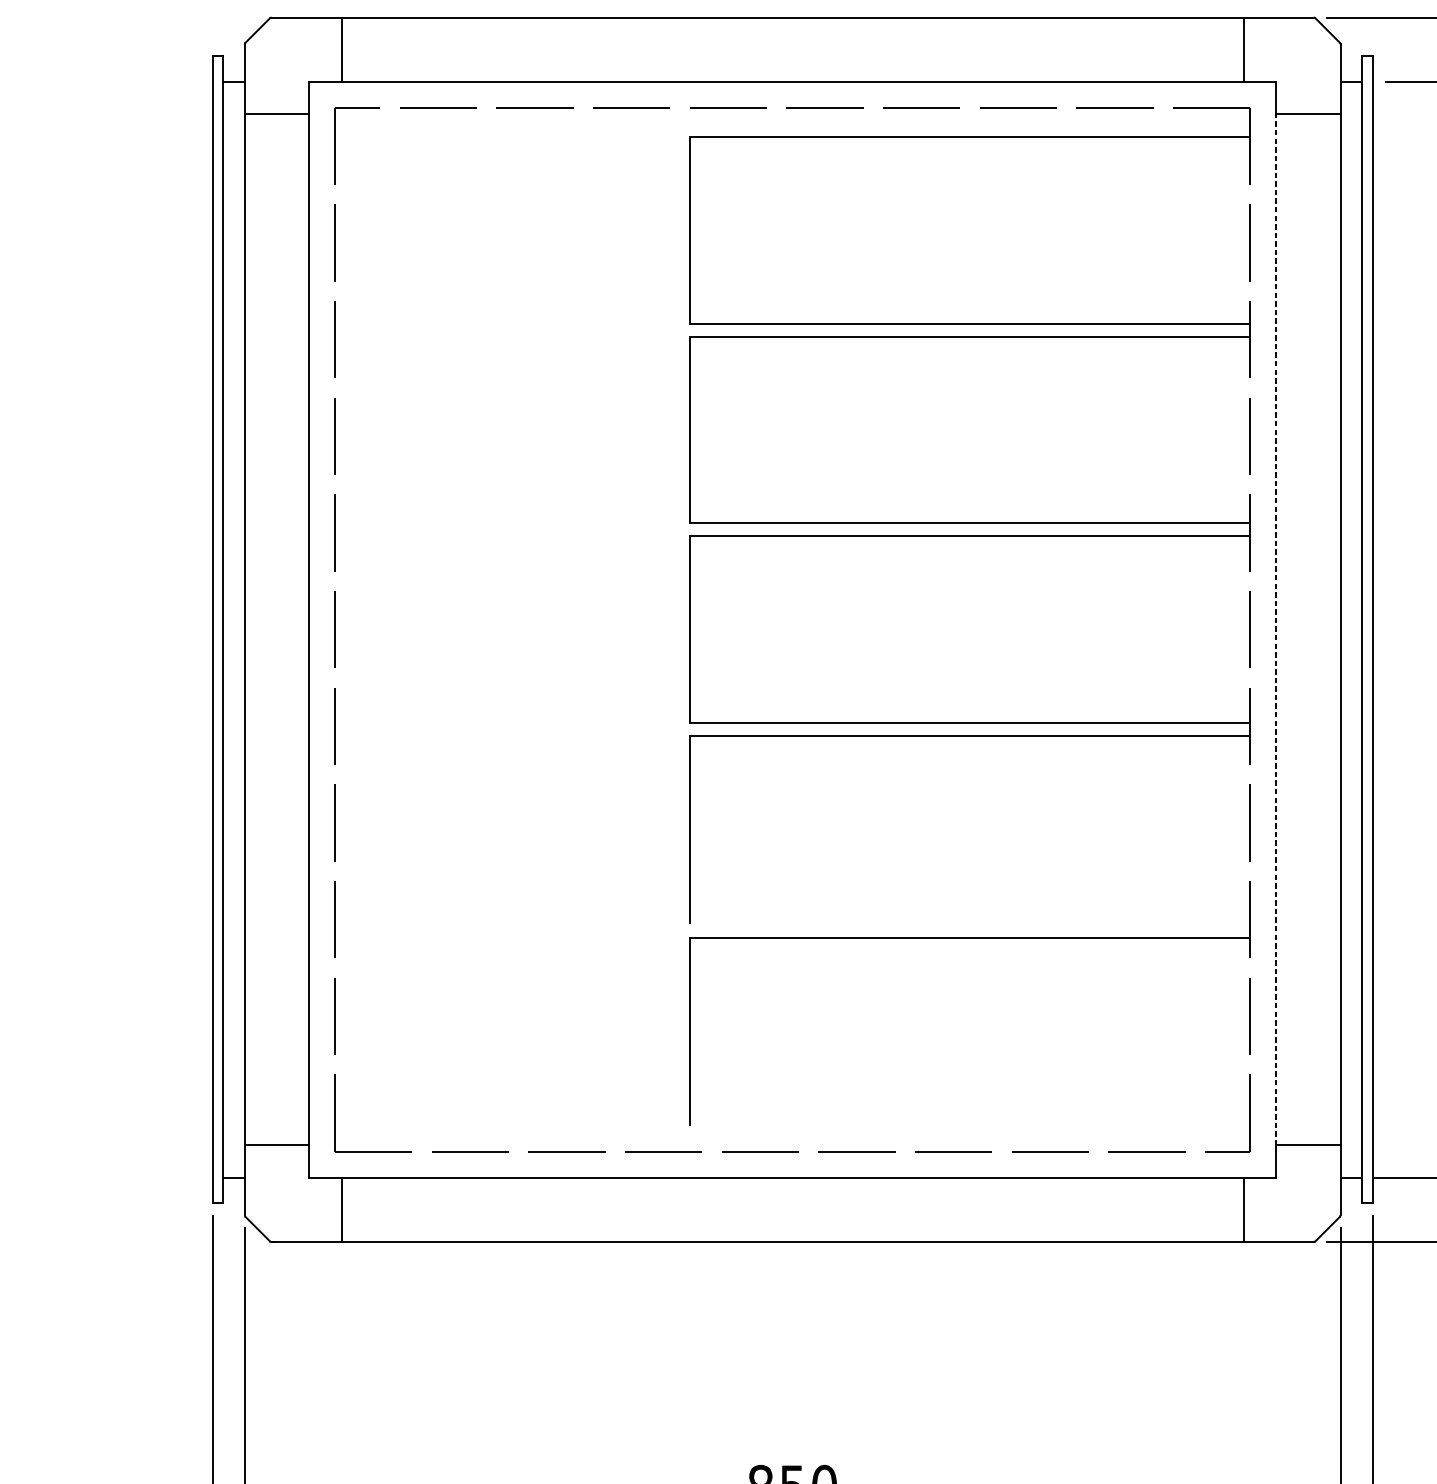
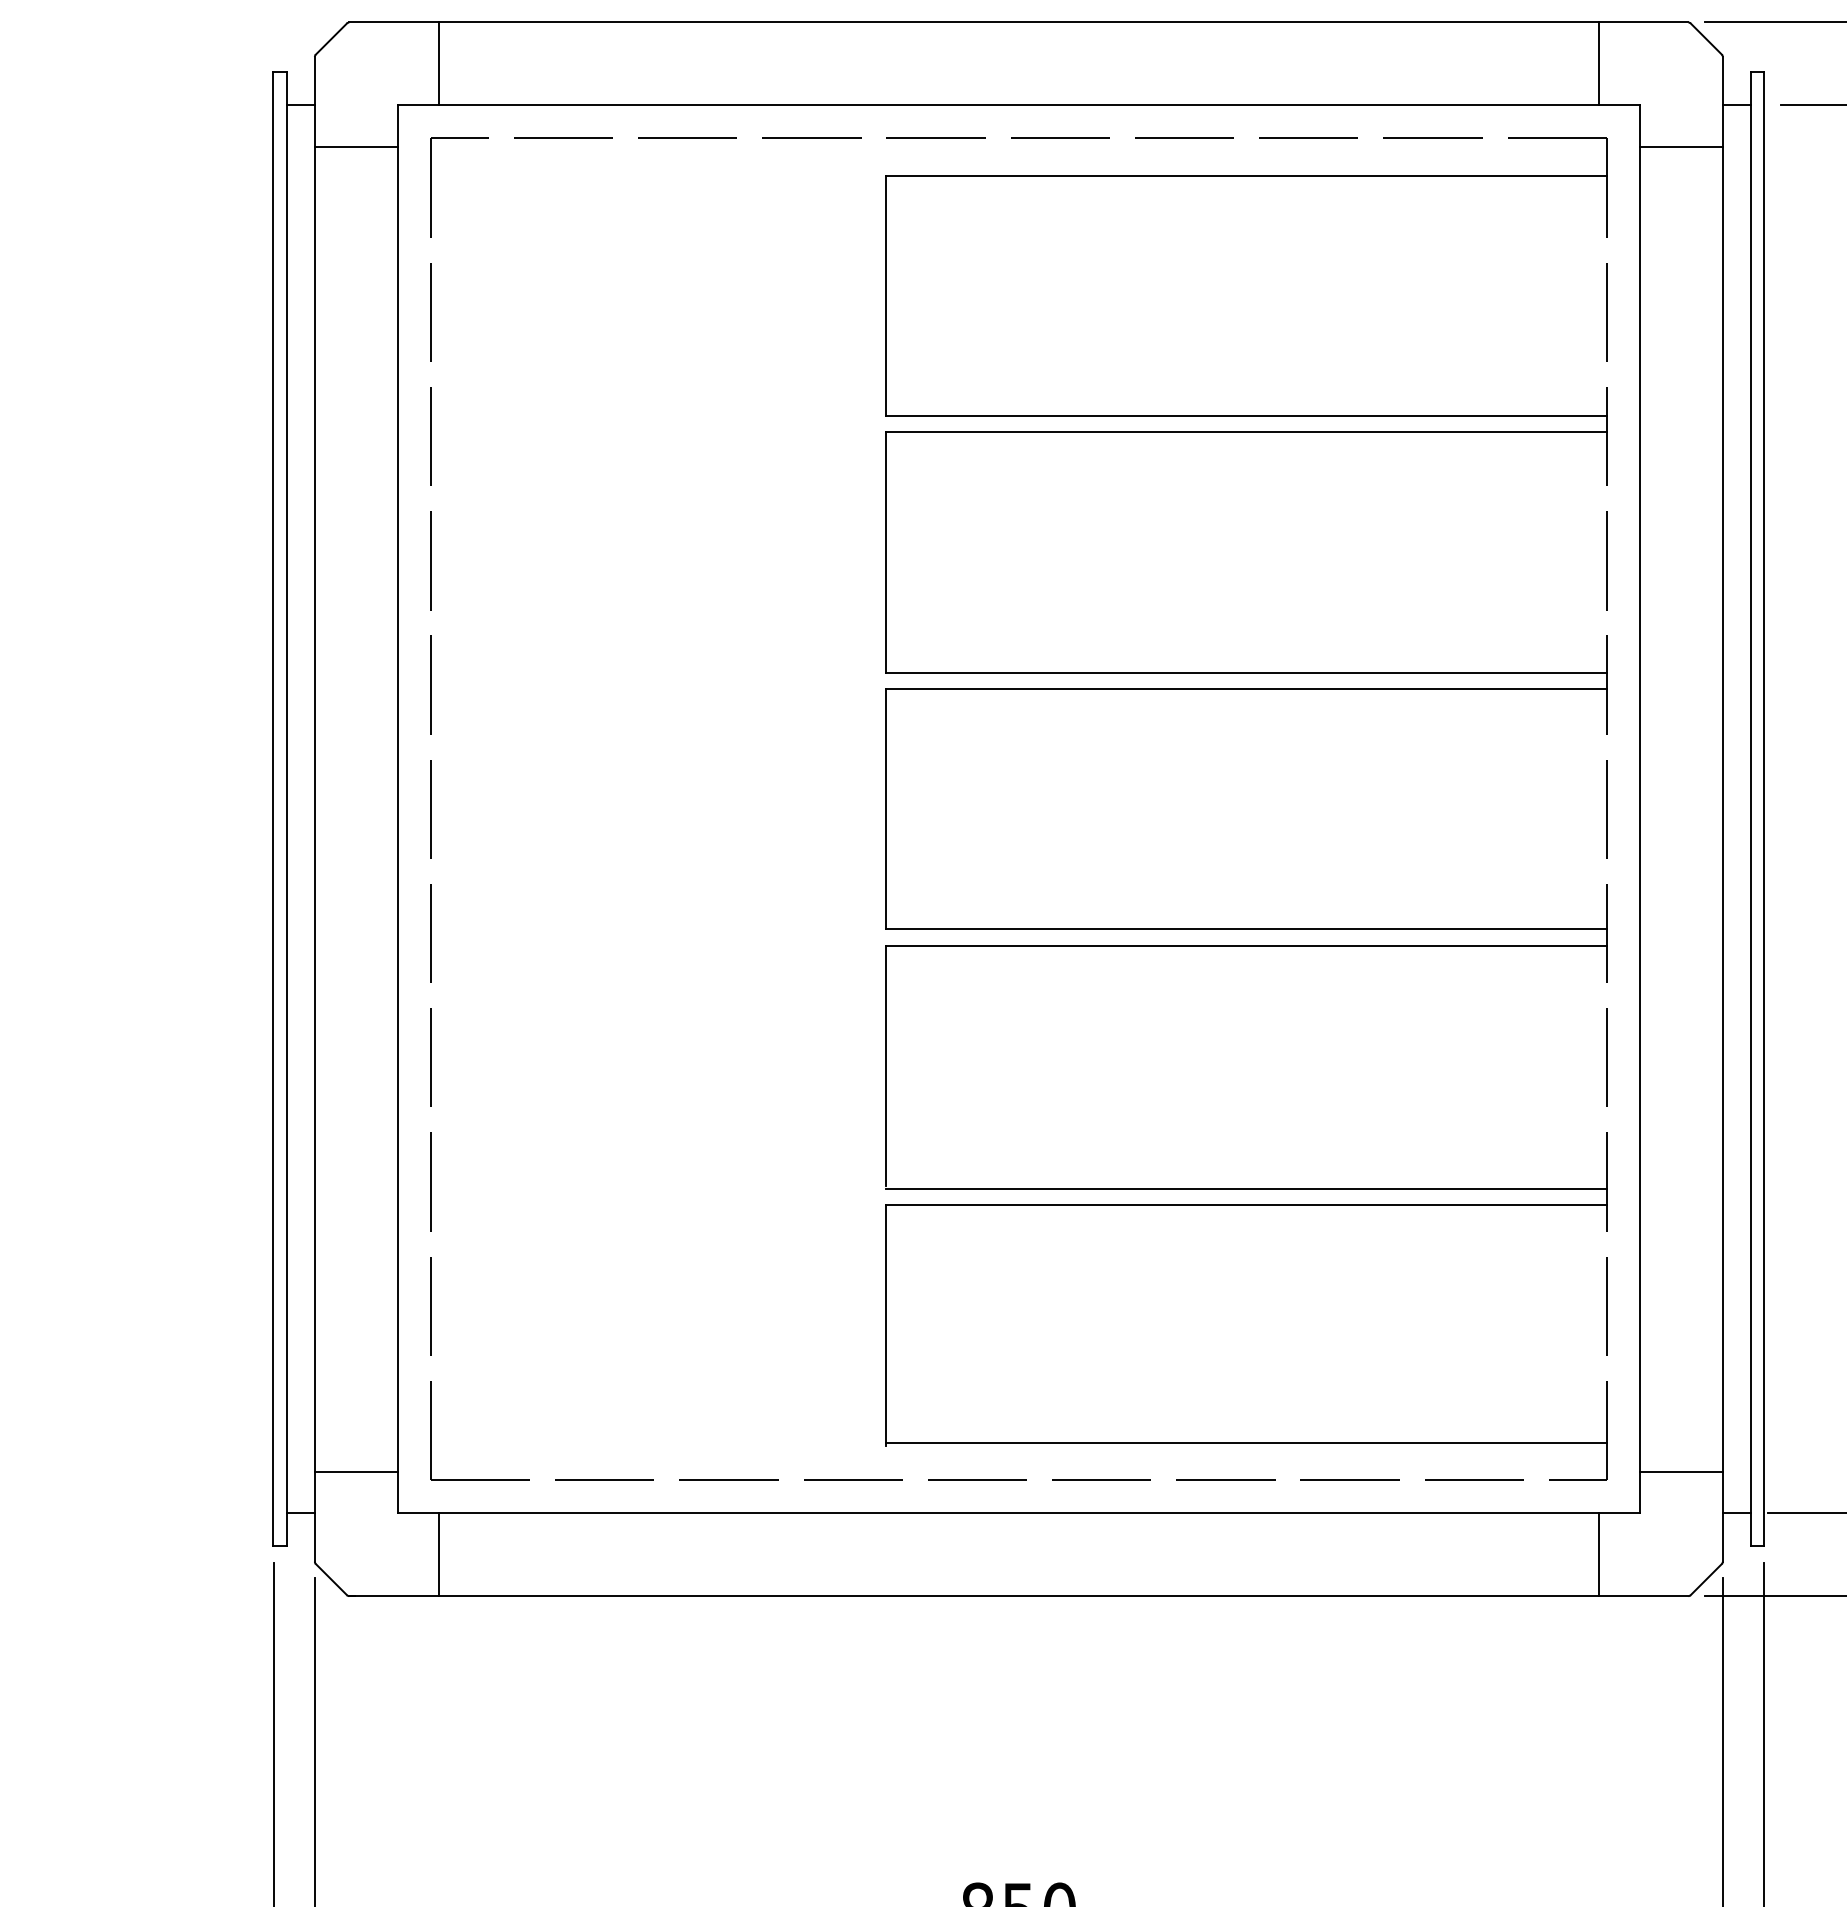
line: (1276, 629) -> (1640, 809), dashed -> solid
line: (969, 924) -> (1246, 1188), added
line: (969, 1122) -> (1246, 1442), added

